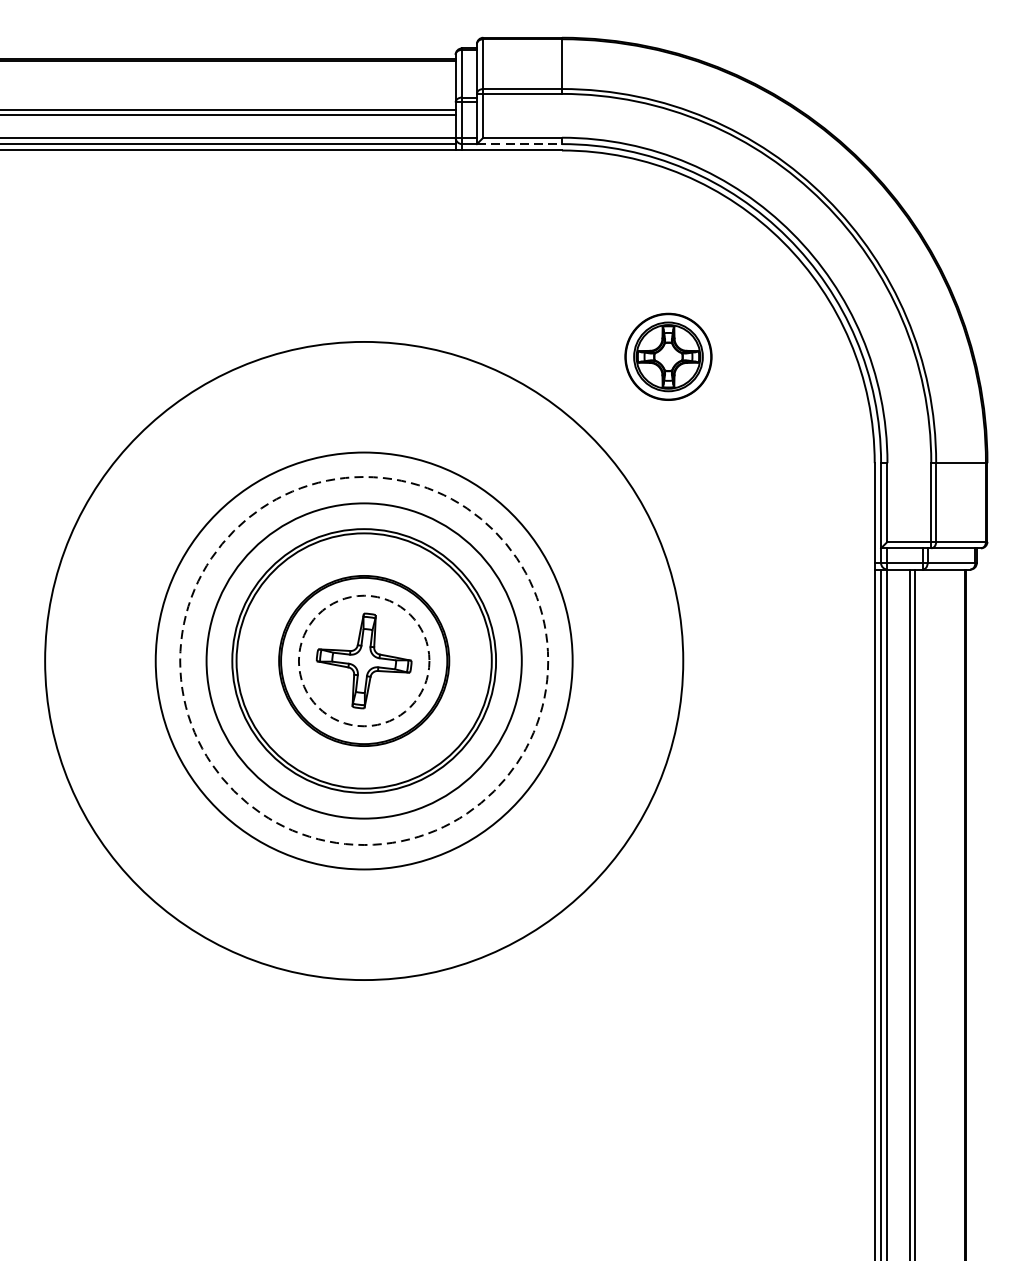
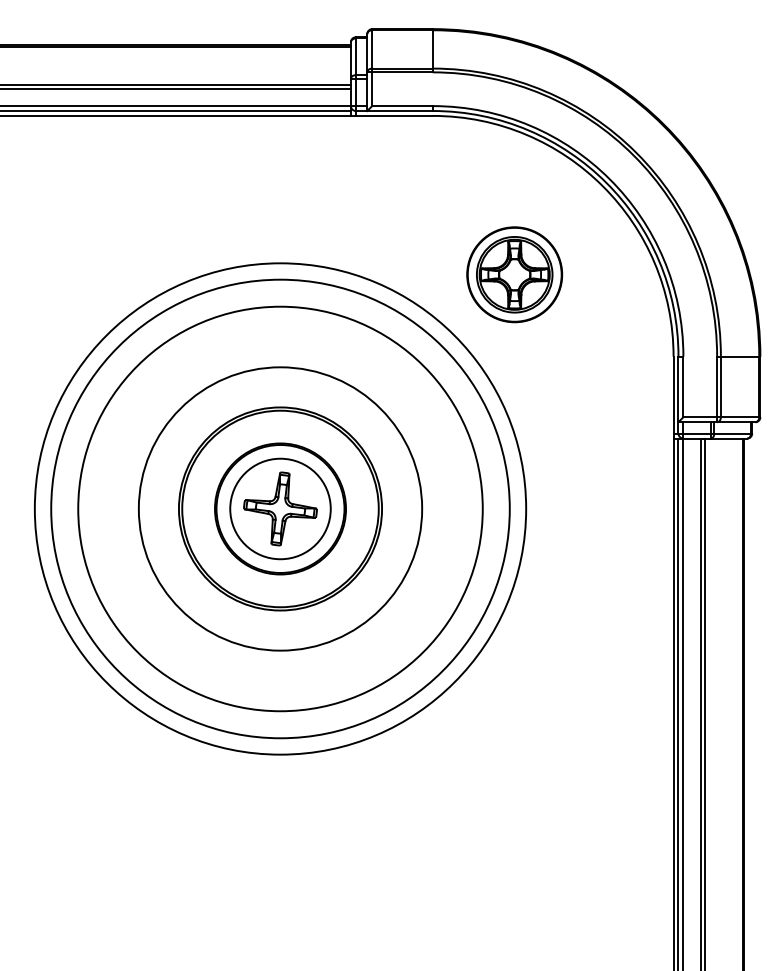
line: (520, 144) -> (400, 111), dashed -> solid
part: (668, 356) -> (514, 274), size x1.43
circle: (364, 660) -> (280, 508), dashed -> solid
circle: (364, 660) -> (280, 508), dashed -> solid
circle: (364, 660) -> (280, 508), size x1.43
circle: (364, 660) -> (280, 508), size x1.67

